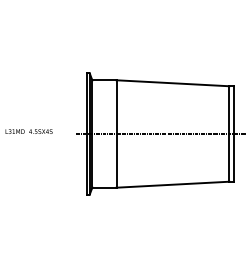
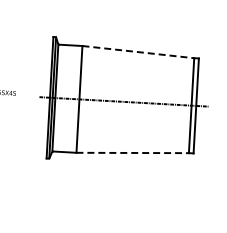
line: (173, 83) -> (138, 52), solid -> dashed
line: (173, 184) -> (133, 152), solid -> dashed

